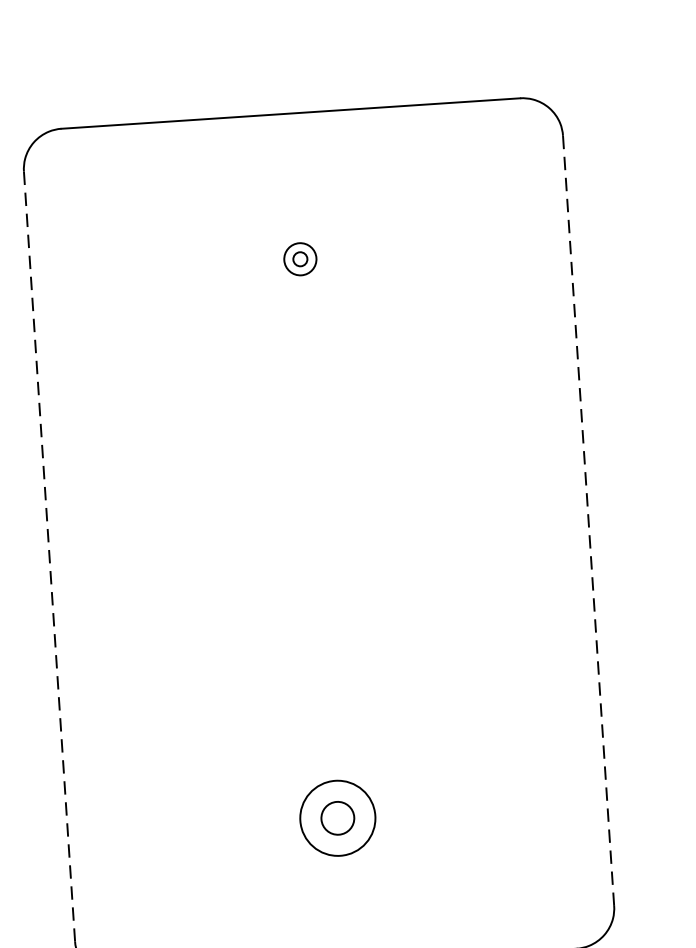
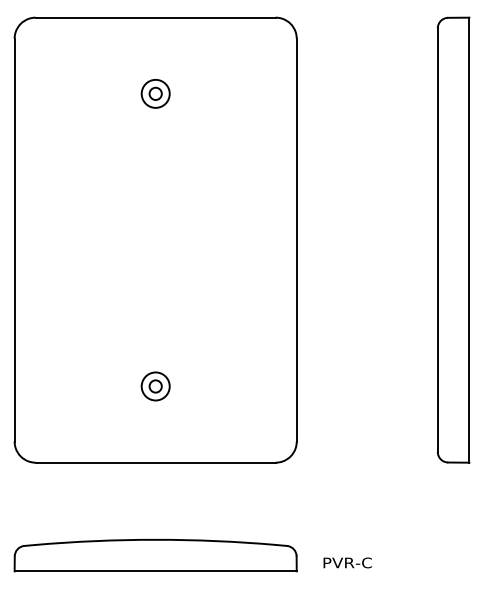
part: (300, 258) -> (155, 93), size x1.67
line: (588, 519) -> (296, 239), dashed -> solid
line: (49, 557) -> (14, 240), dashed -> solid
part: (337, 818) -> (155, 386), size x0.71

